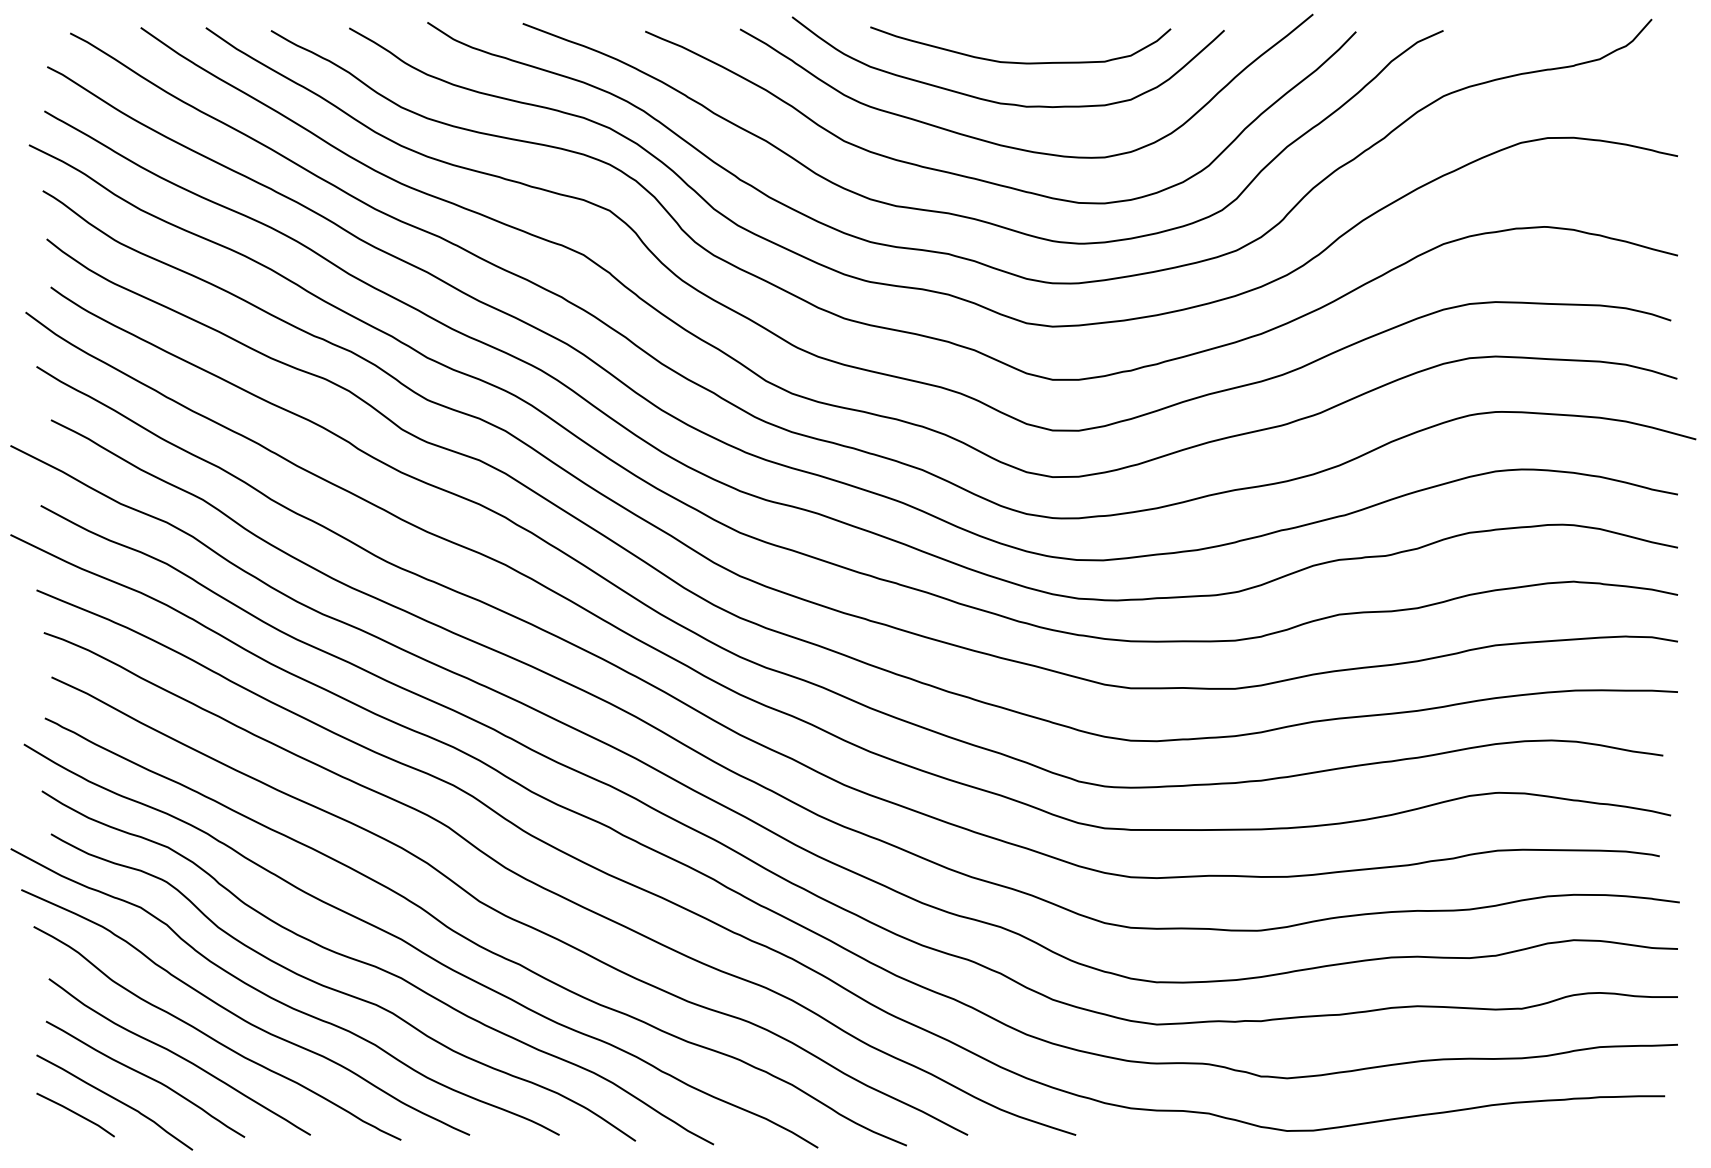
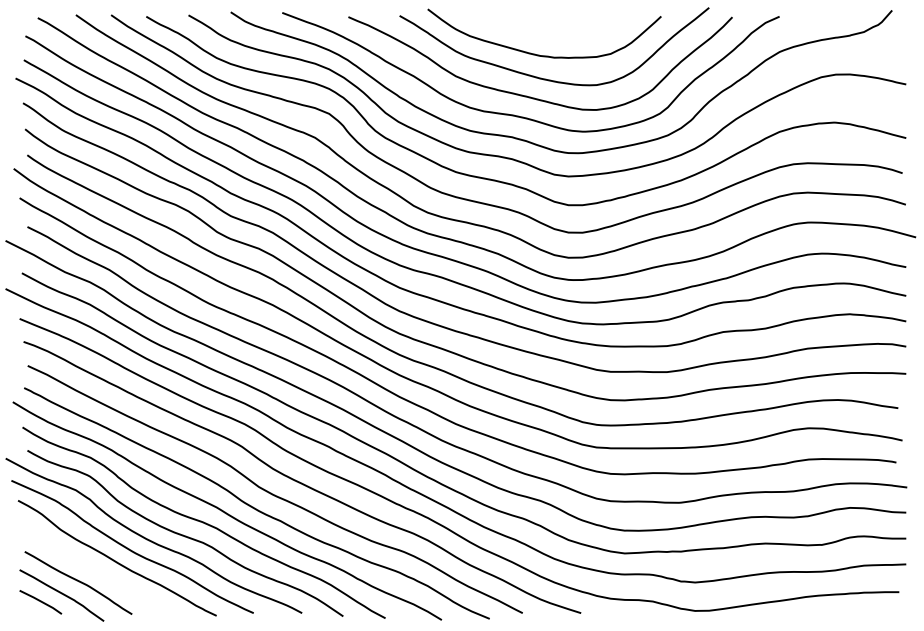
curve: (1019, 61) -> (550, 33), removed
curve: (178, 1056) -> (96, 570), removed

